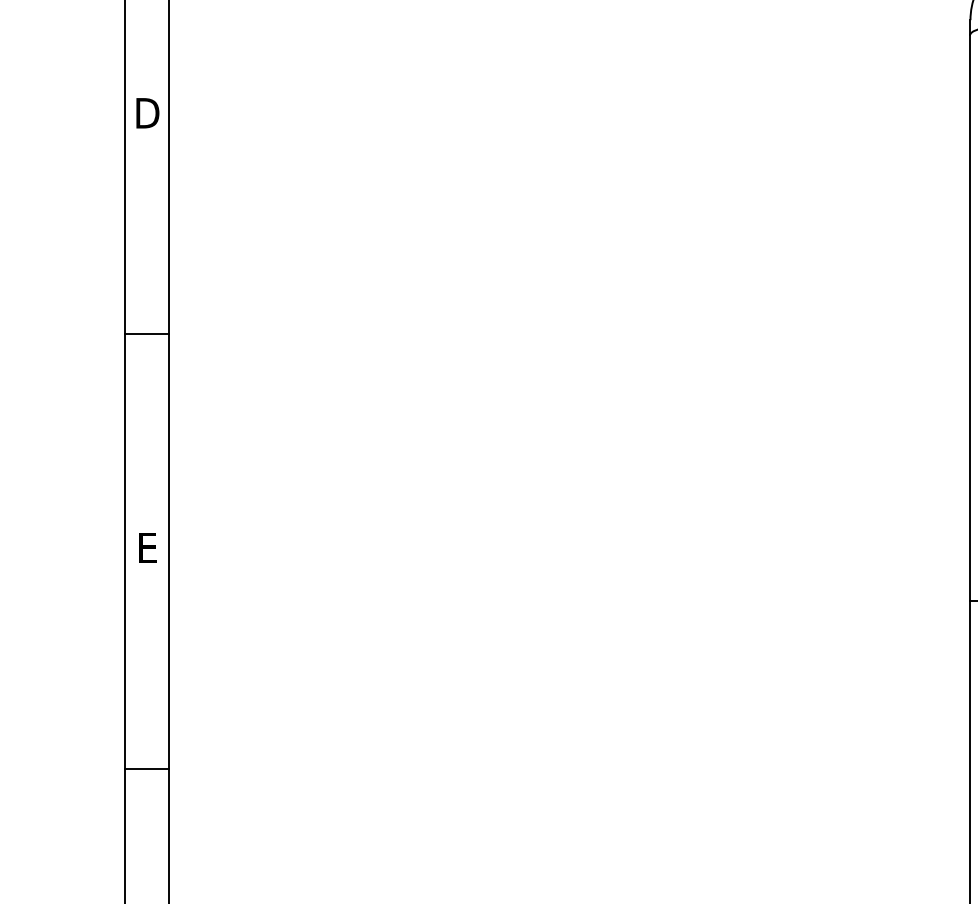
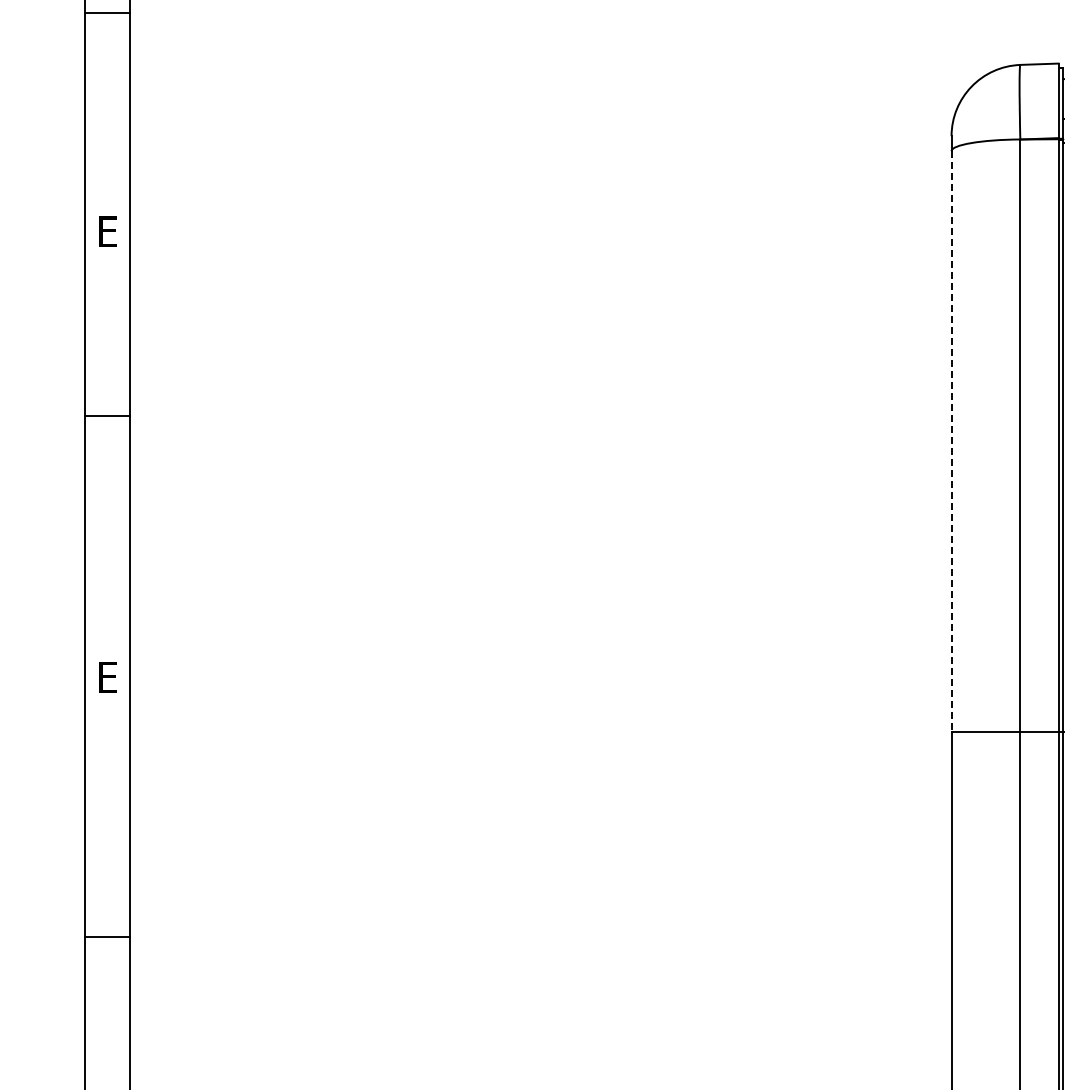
text: (147, 113) -> (107, 231), D -> E
line: (970, 318) -> (951, 442), solid -> dashed
line: (147, 334) -> (107, 416), moved
line: (147, 769) -> (107, 937), moved

